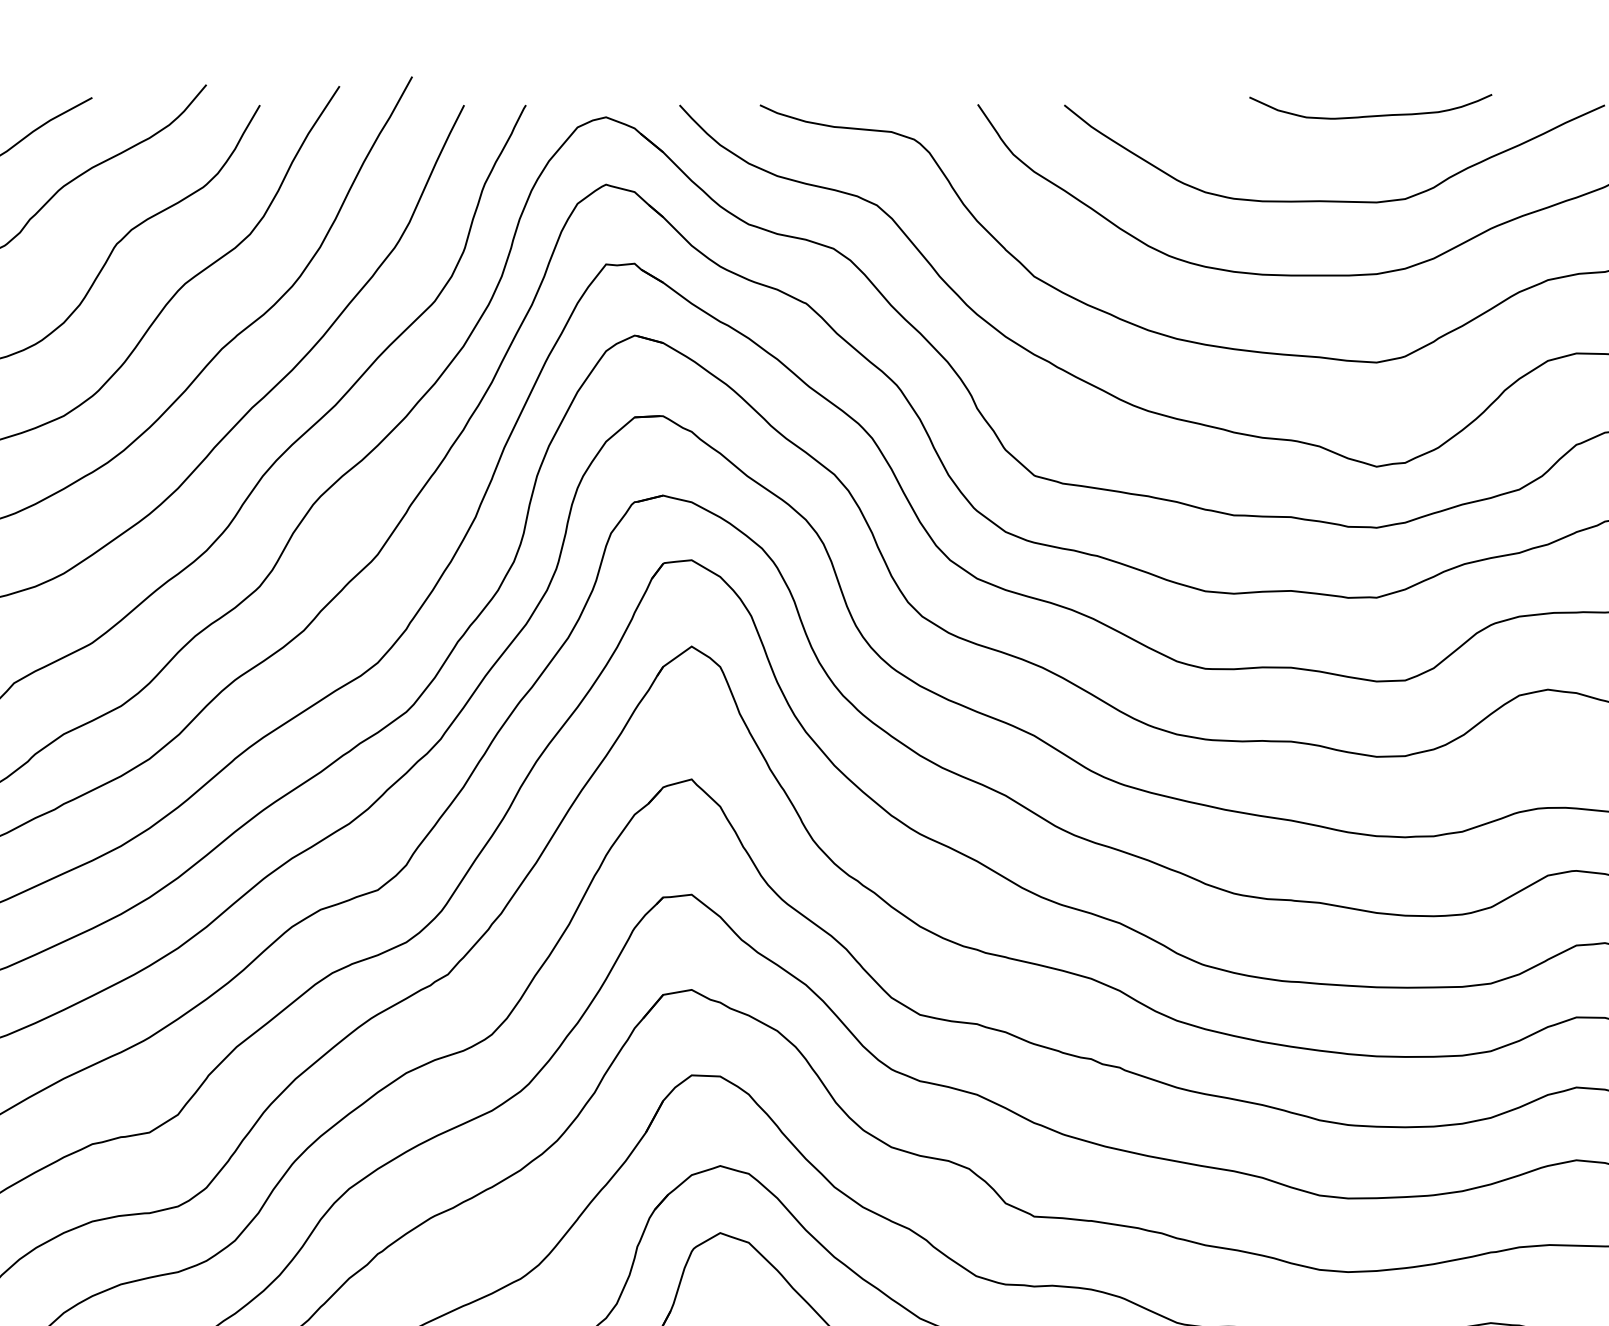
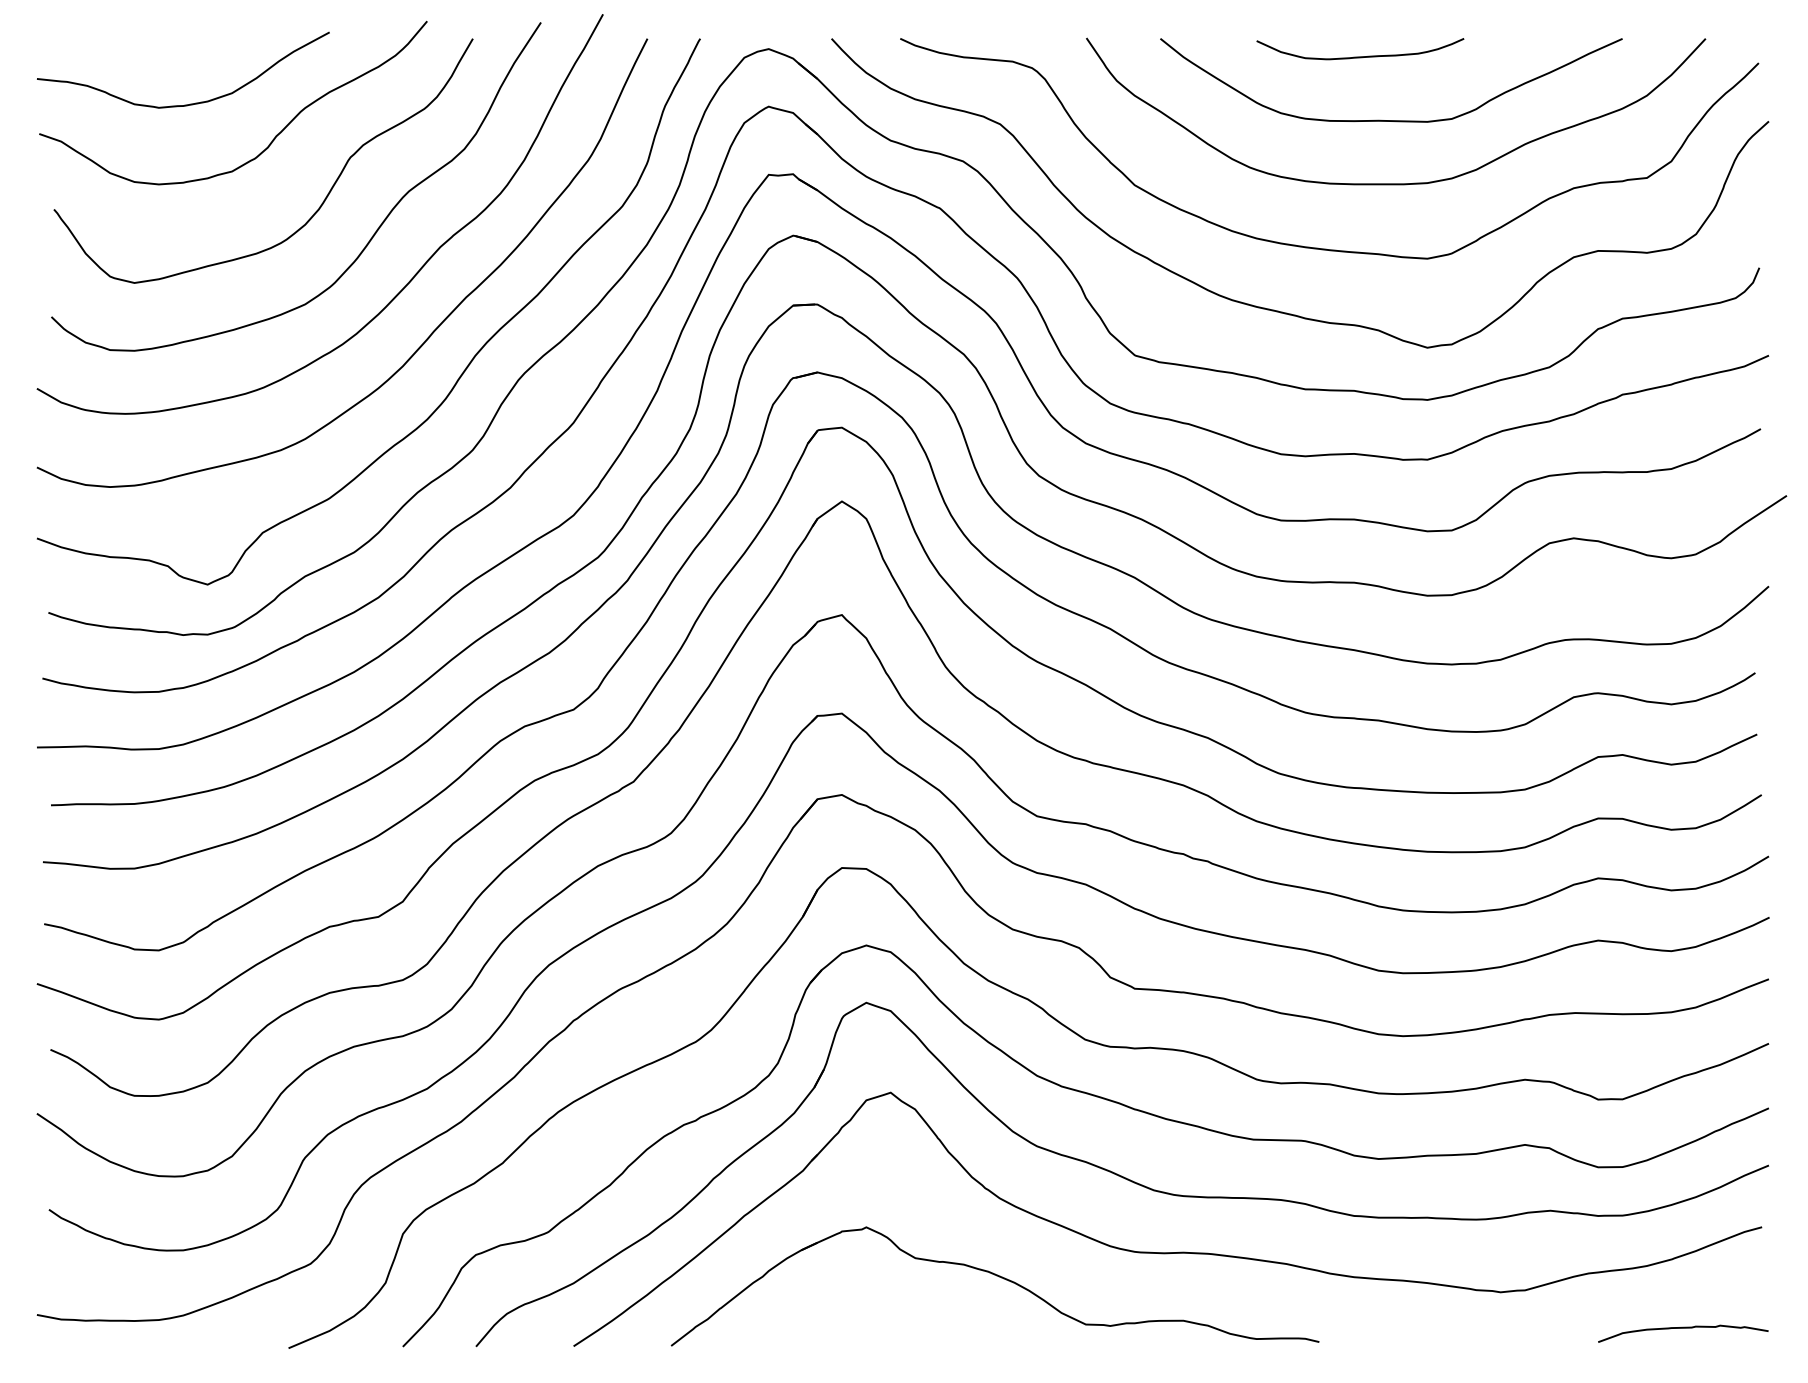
curve: (1370, 115) -> (1360, 56), moved

